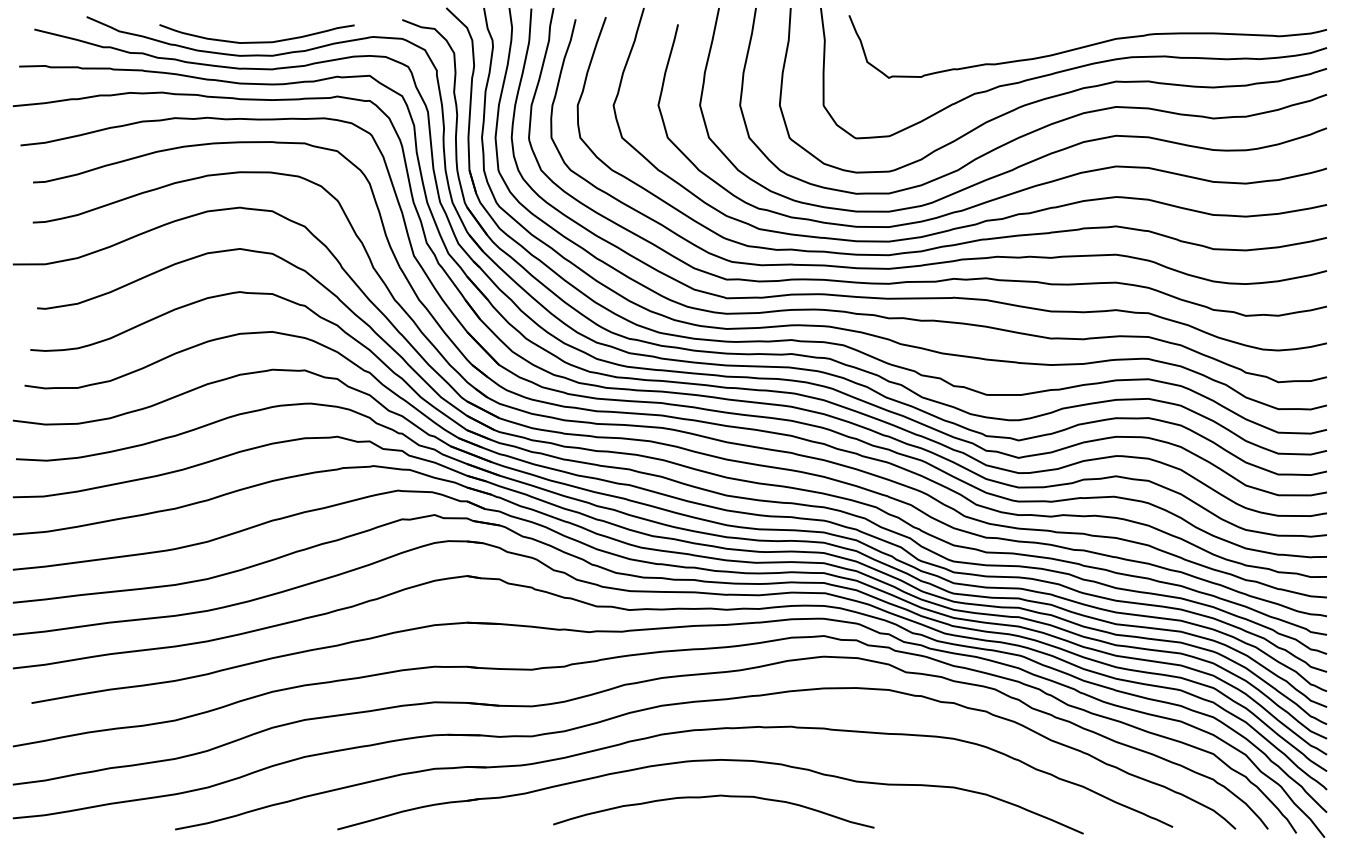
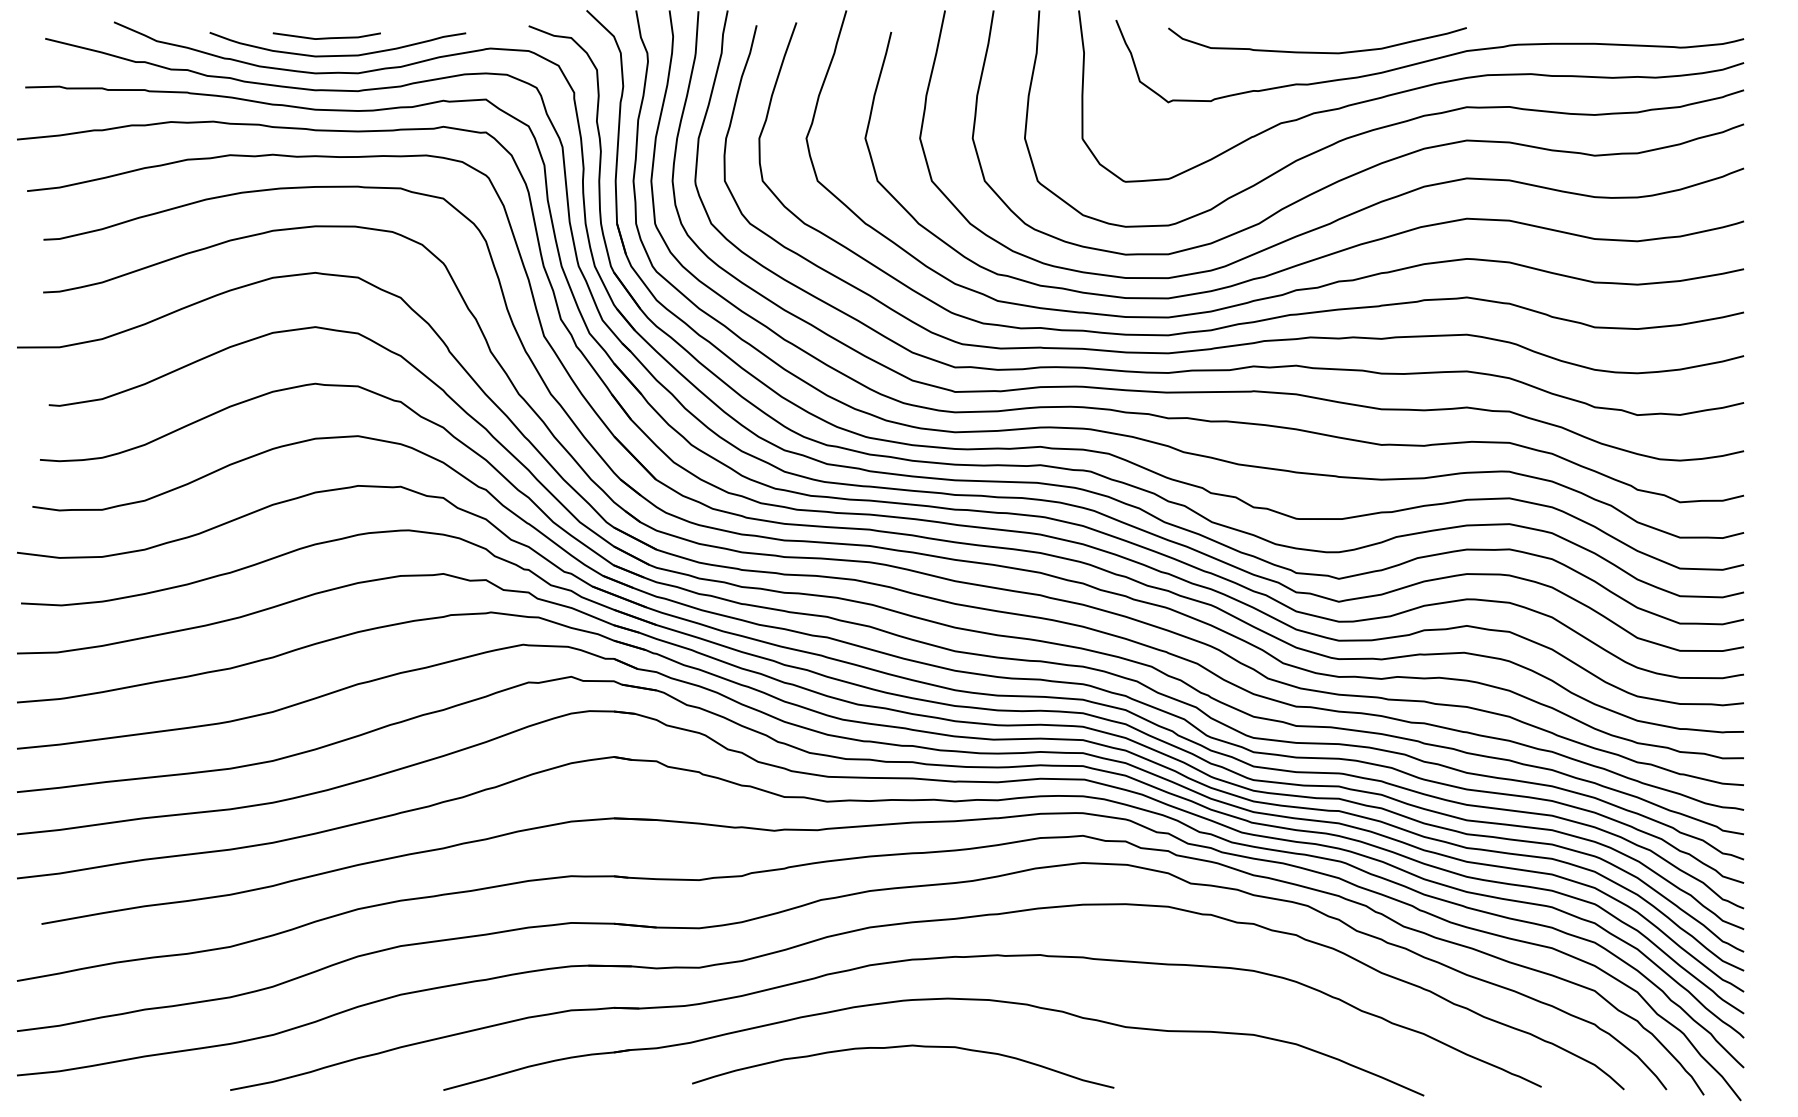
line: (248, 28) -> (326, 37), added
curve: (1000, 39) -> (1315, 51), added
curve: (714, 797) -> (903, 1047), moved

